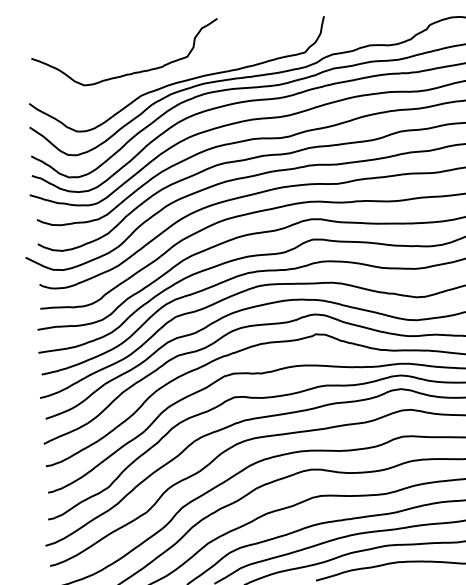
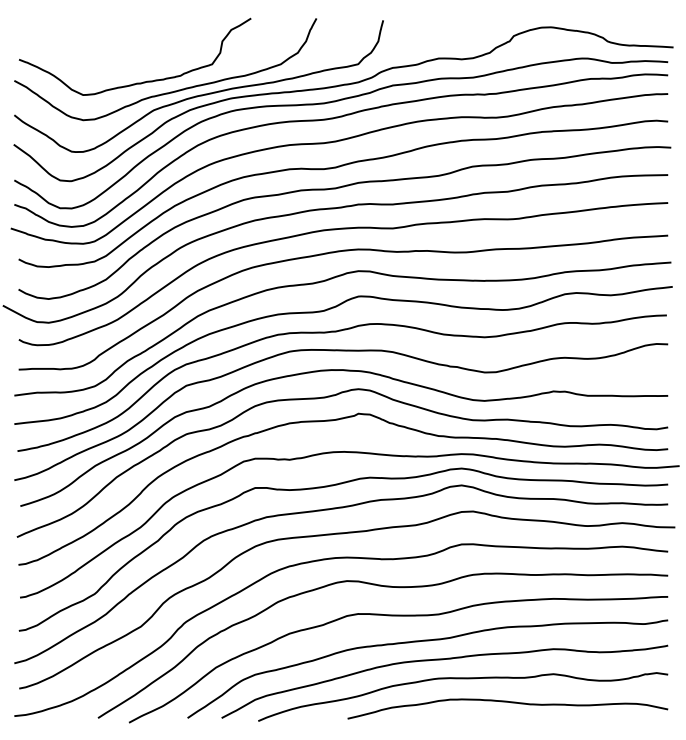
curve: (154, 79) -> (170, 91), added

